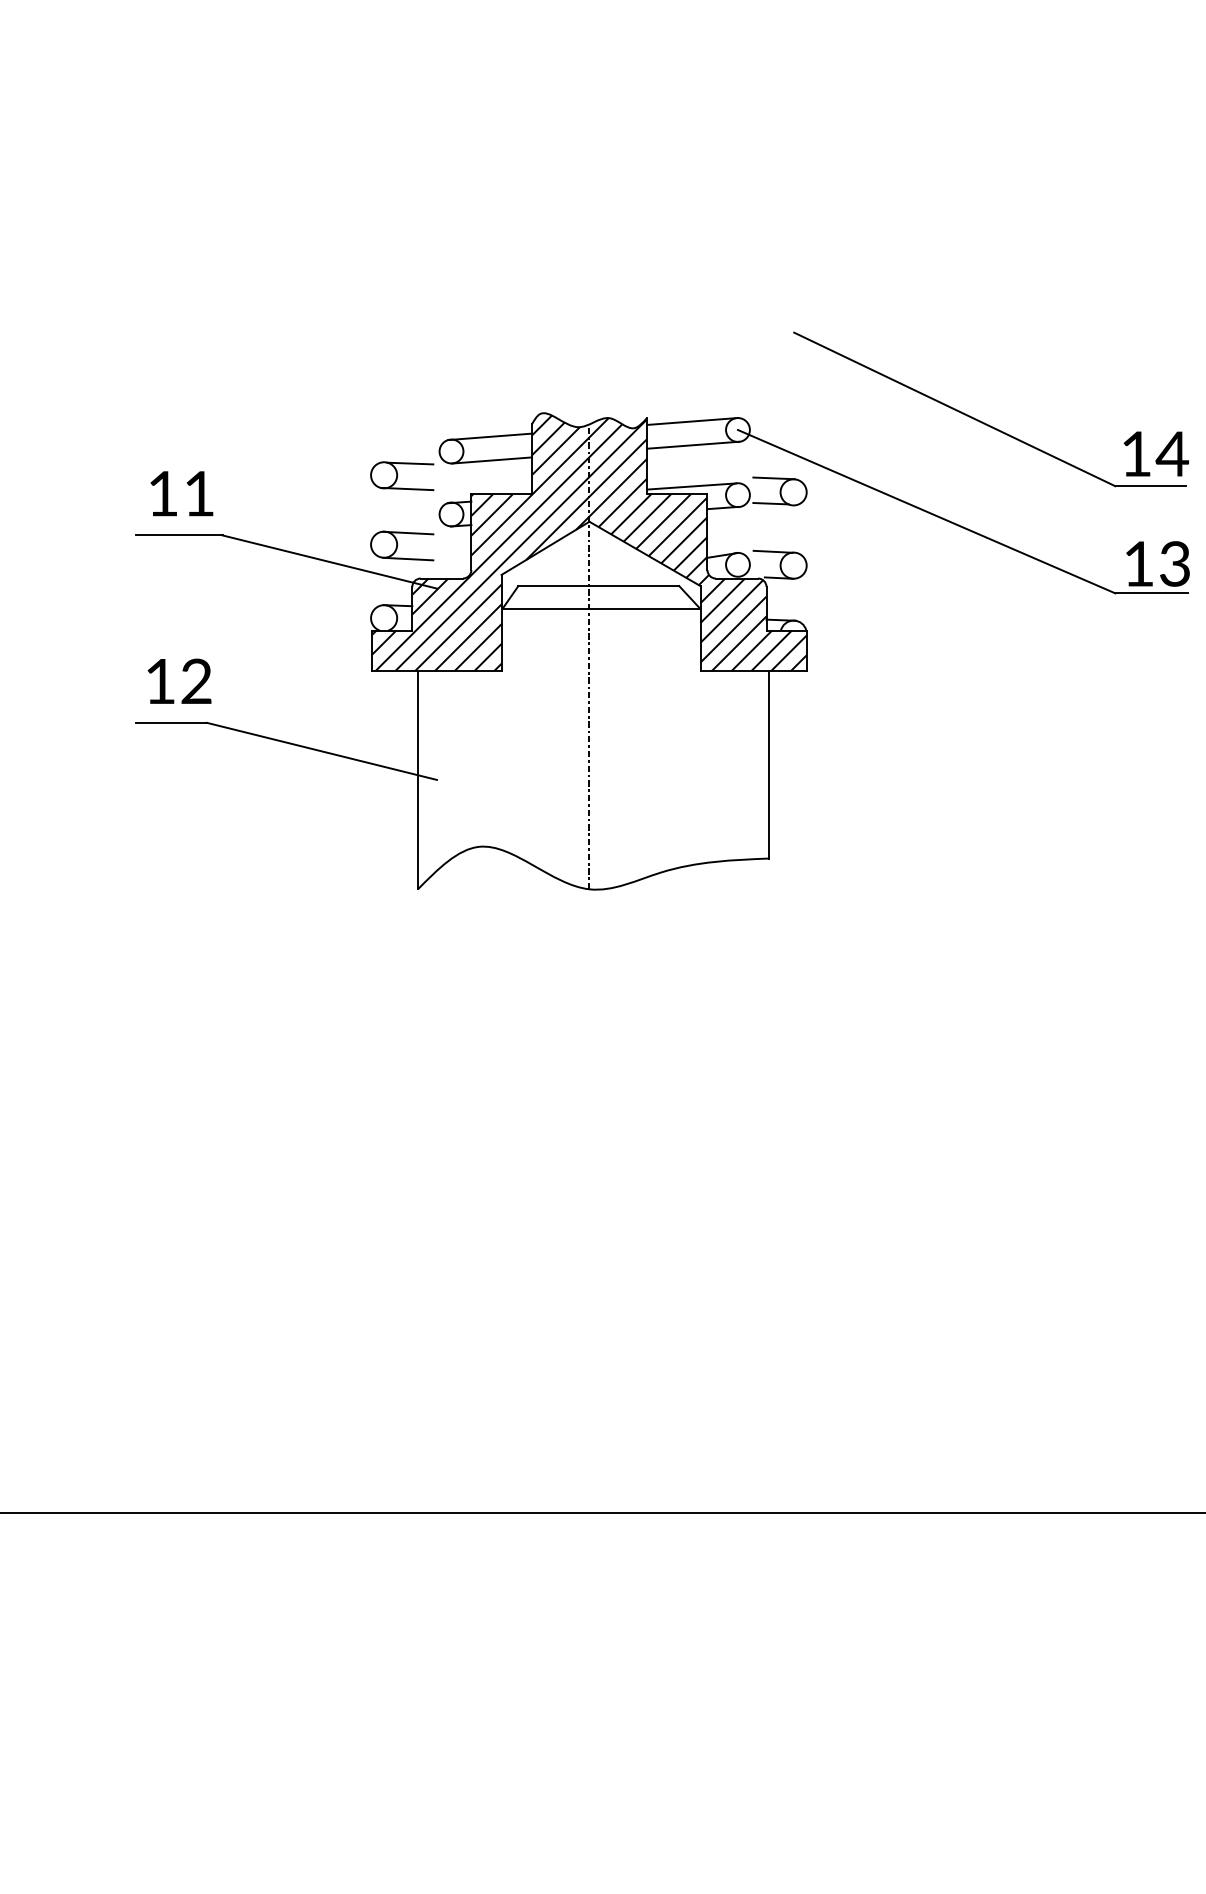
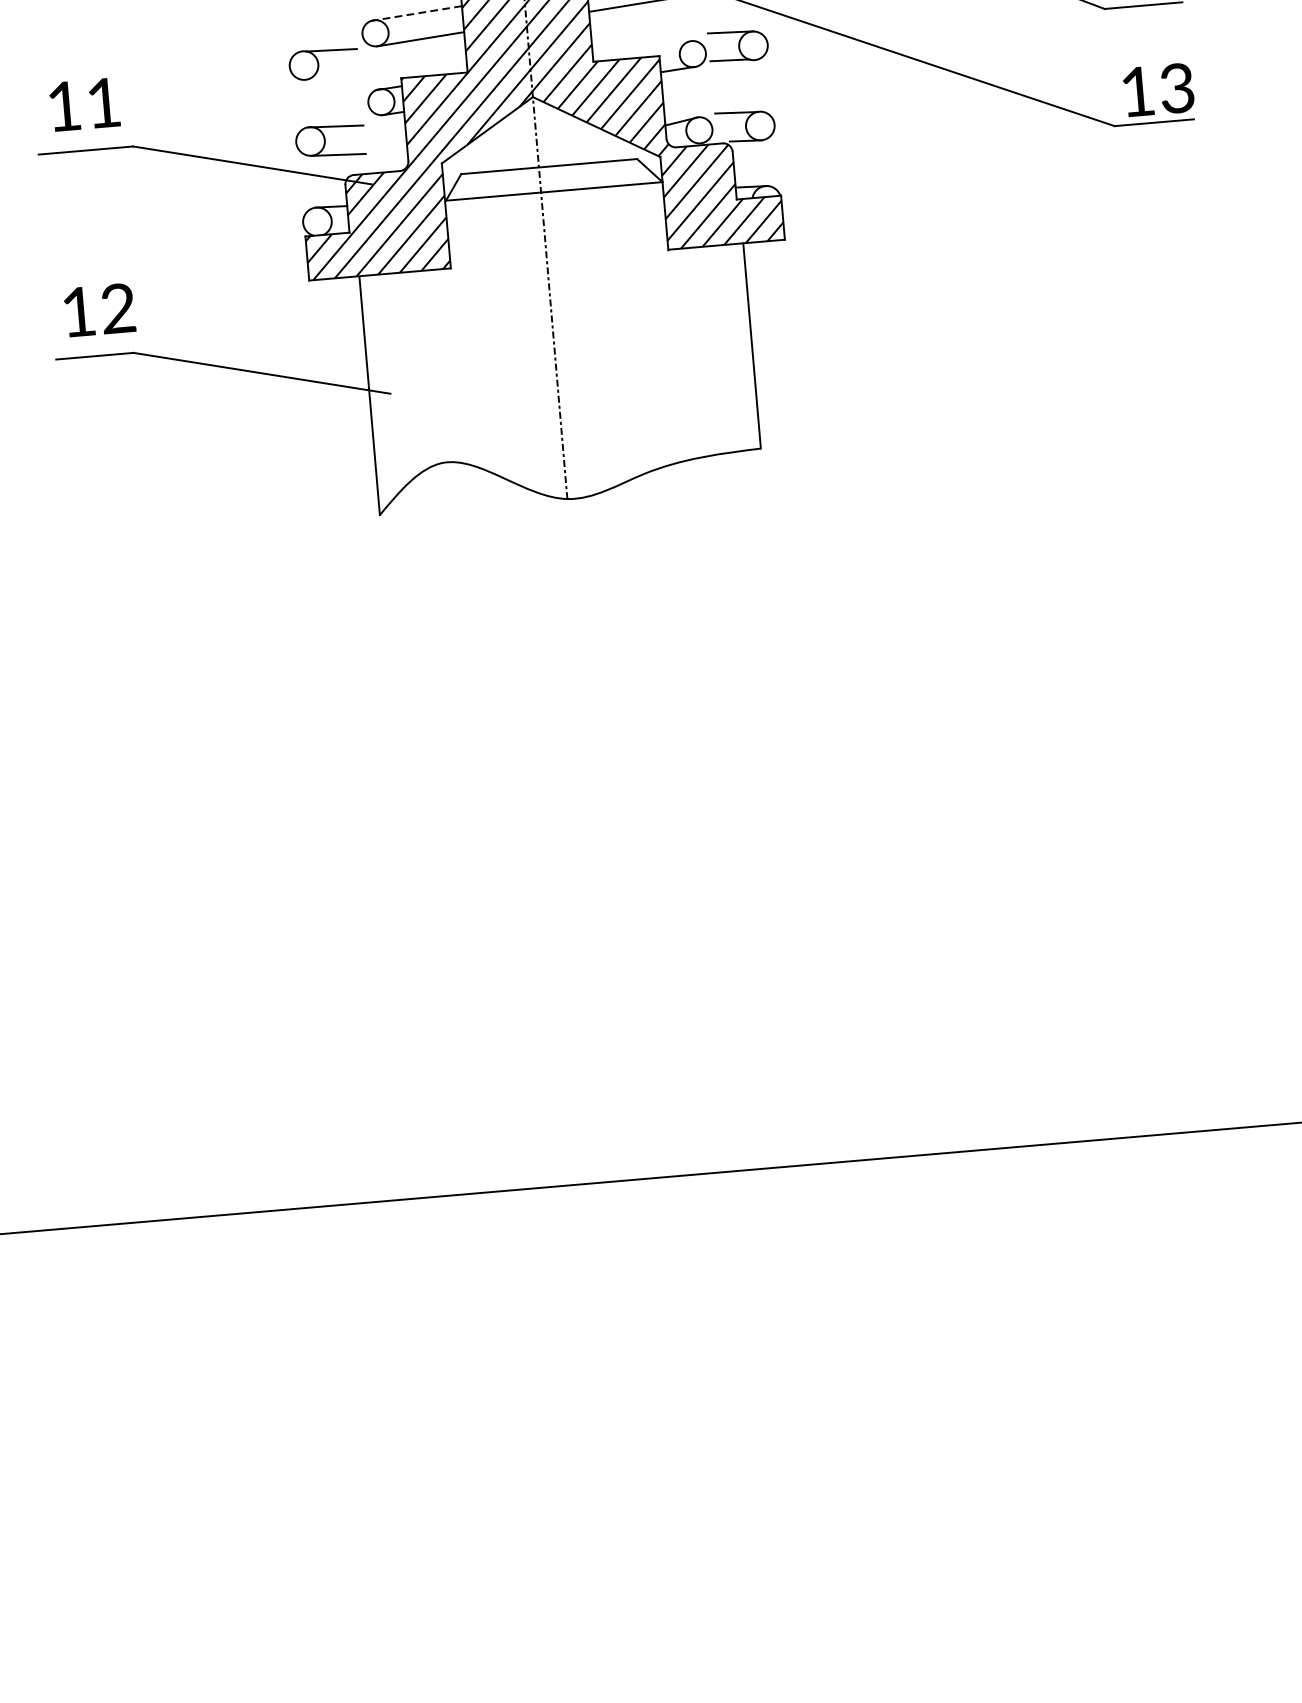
line: (490, 436) -> (416, 13), solid -> dashed
line: (691, 486) -> (641, 49), removed
line: (407, 488) -> (330, 77), removed

